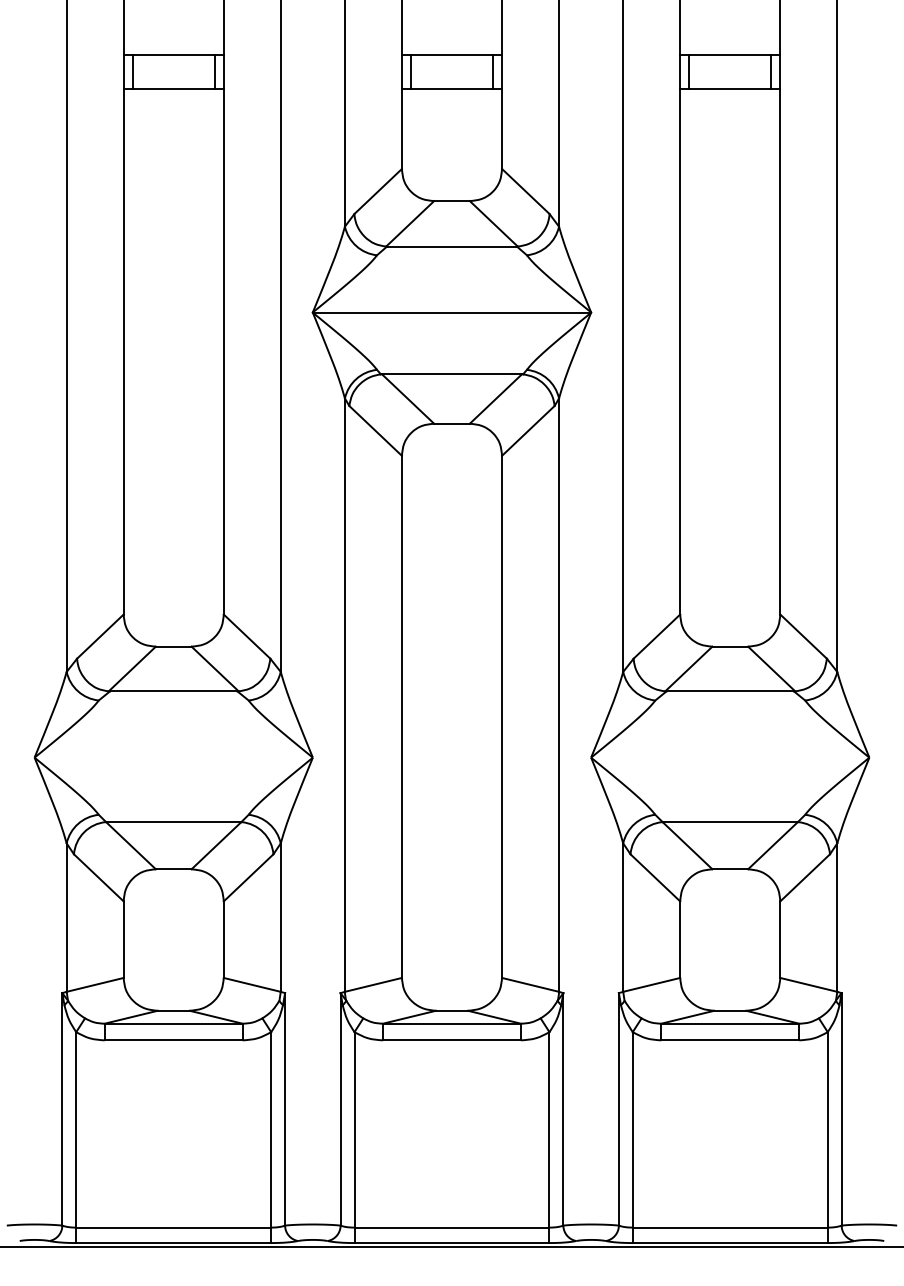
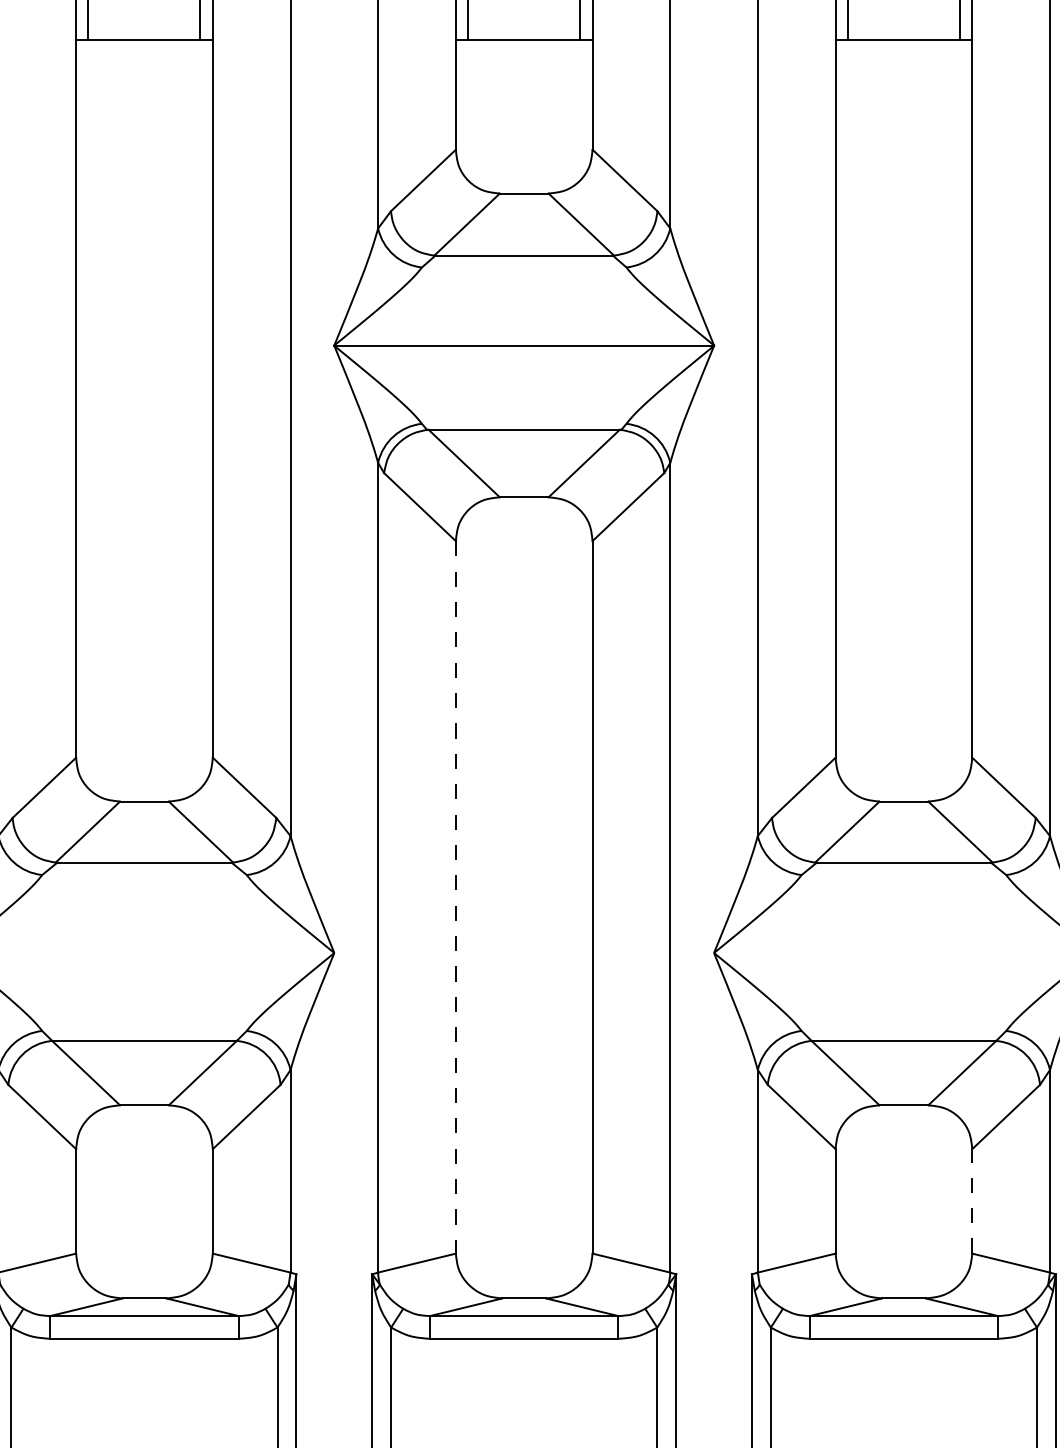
line: (401, 717) -> (455, 898), solid -> dashed
line: (780, 939) -> (972, 1201), solid -> dashed

